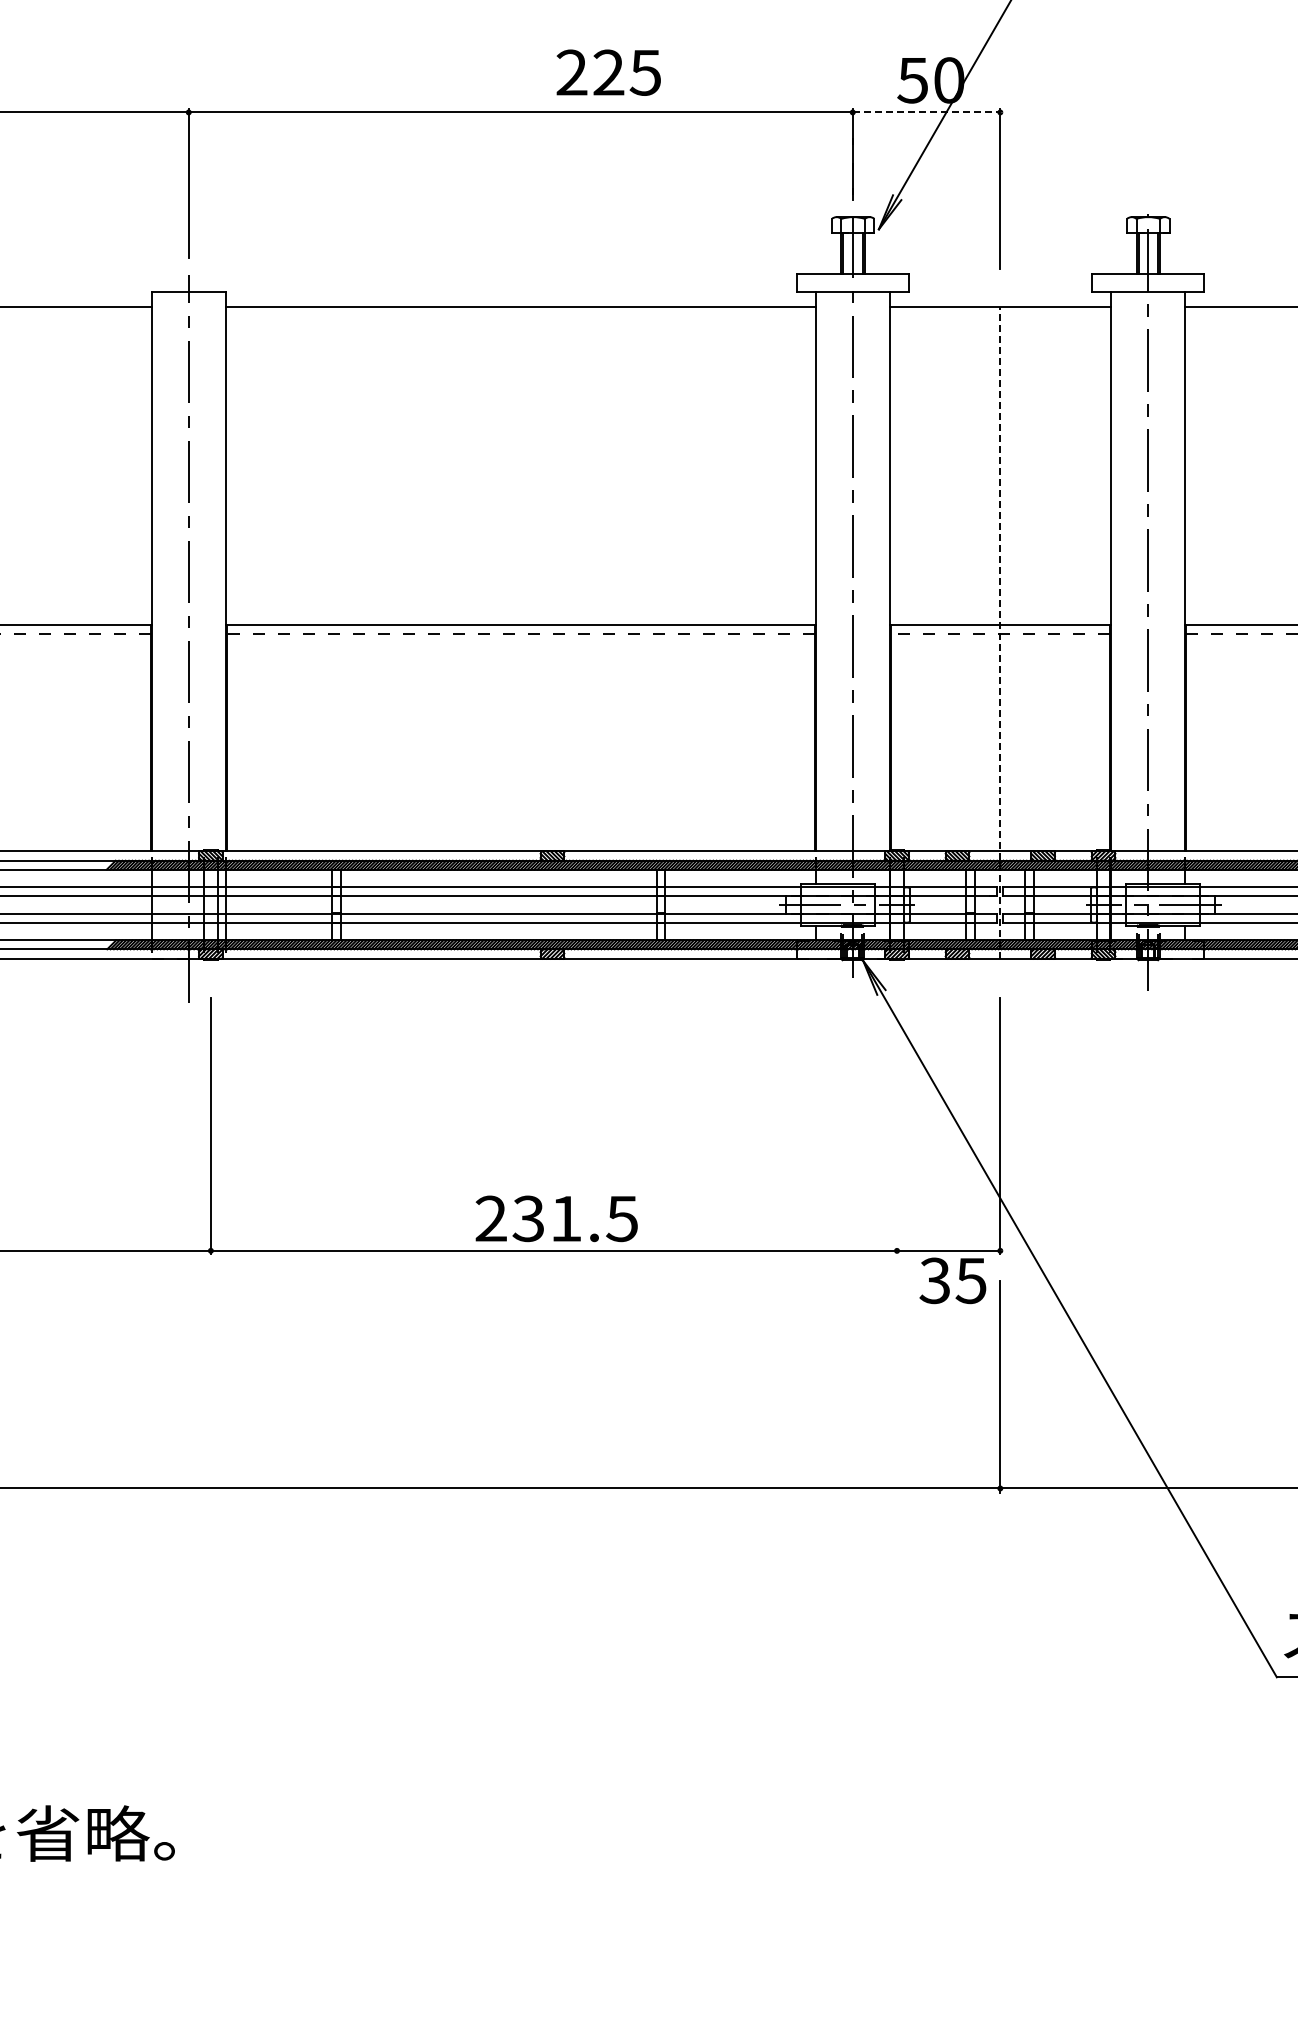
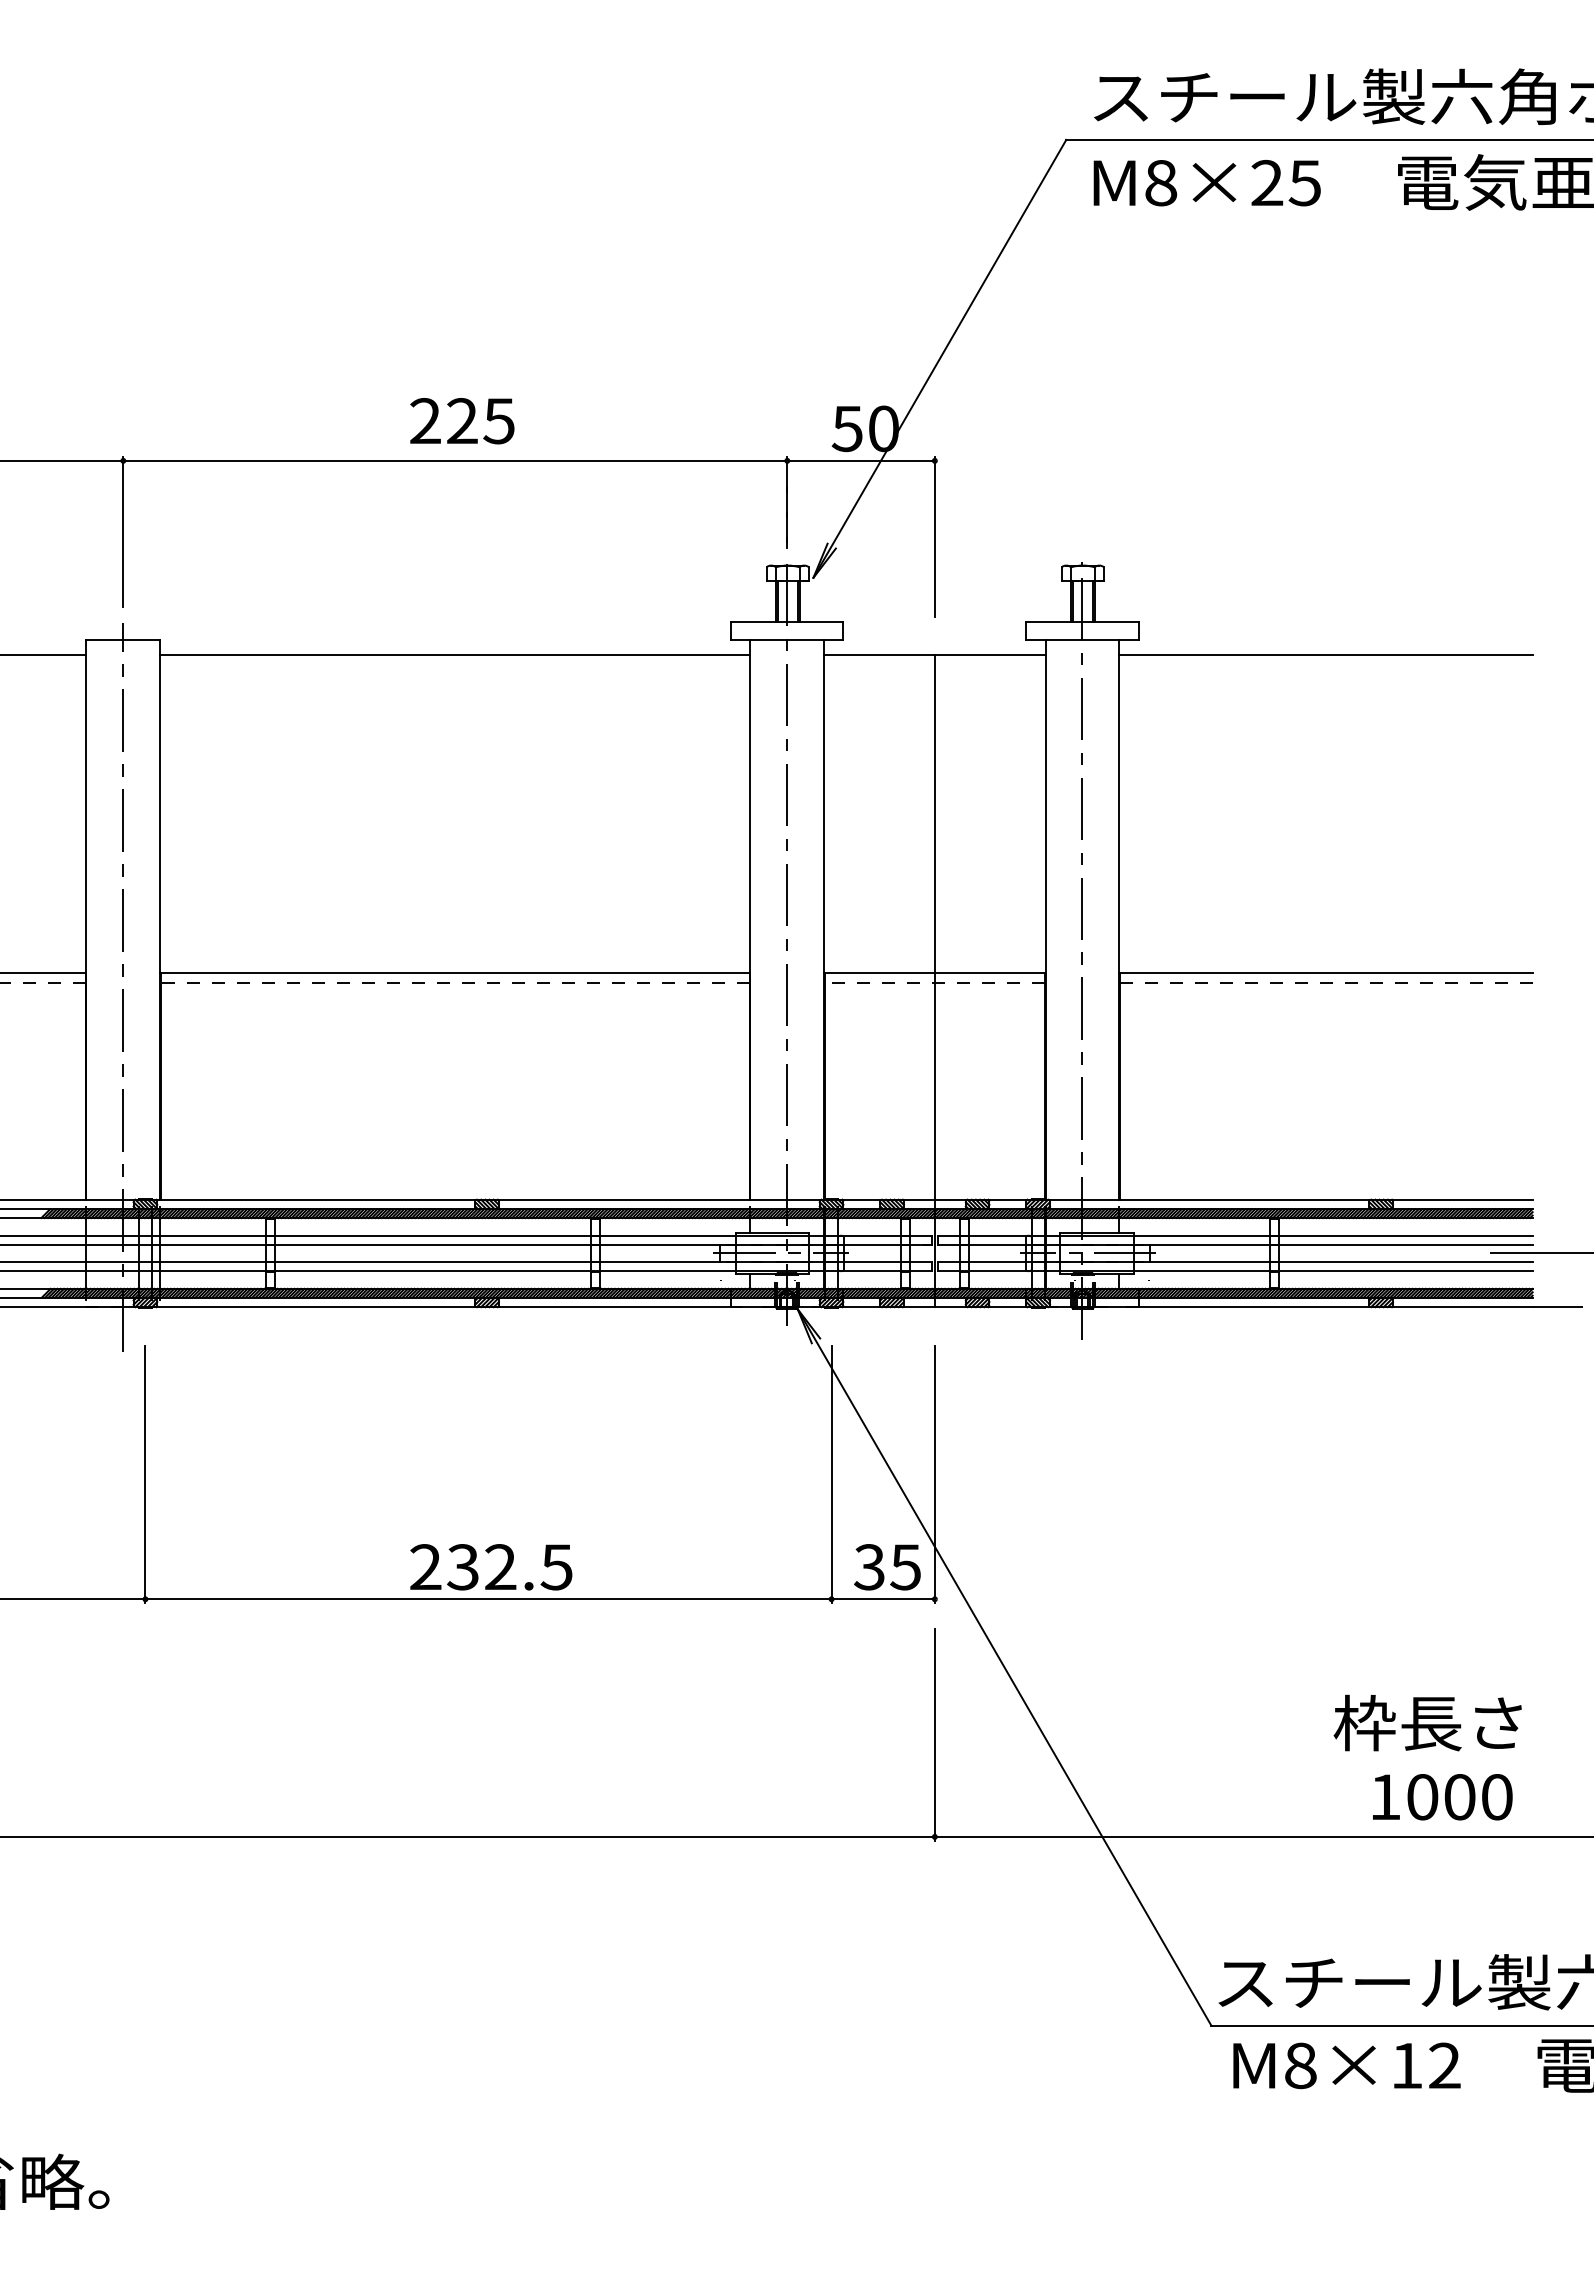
text: (608, 73) -> (462, 421), moved
line: (926, 112) -> (861, 460), dashed -> solid
line: (999, 632) -> (934, 980), dashed -> solid
line: (896, 1126) -> (831, 1474), added
text: (565, 1218) -> (500, 1566), 231.5 -> 232.5
text: (952, 1281) -> (887, 1567), moved

